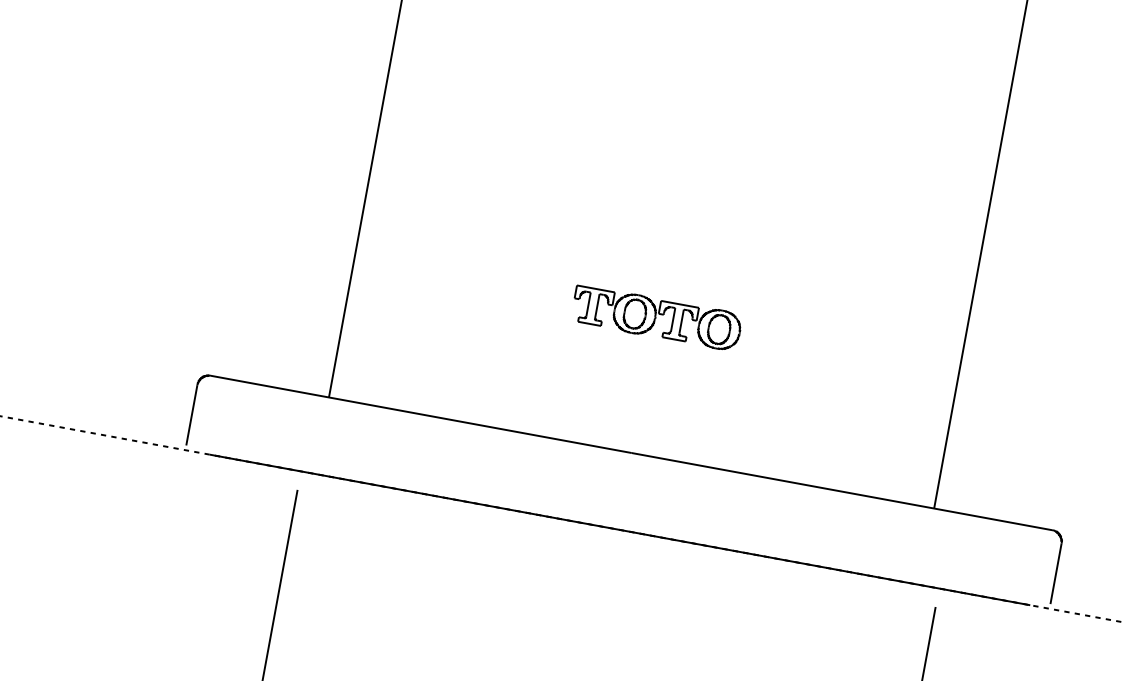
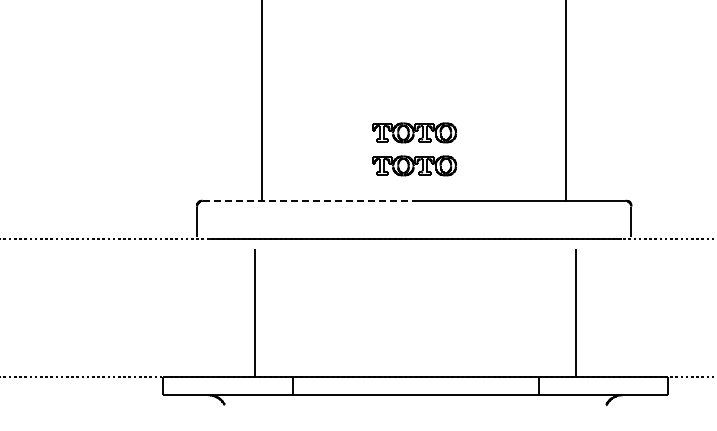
part: (645, 382) -> (414, 165), added
line: (421, 413) -> (308, 200), solid -> dashed

